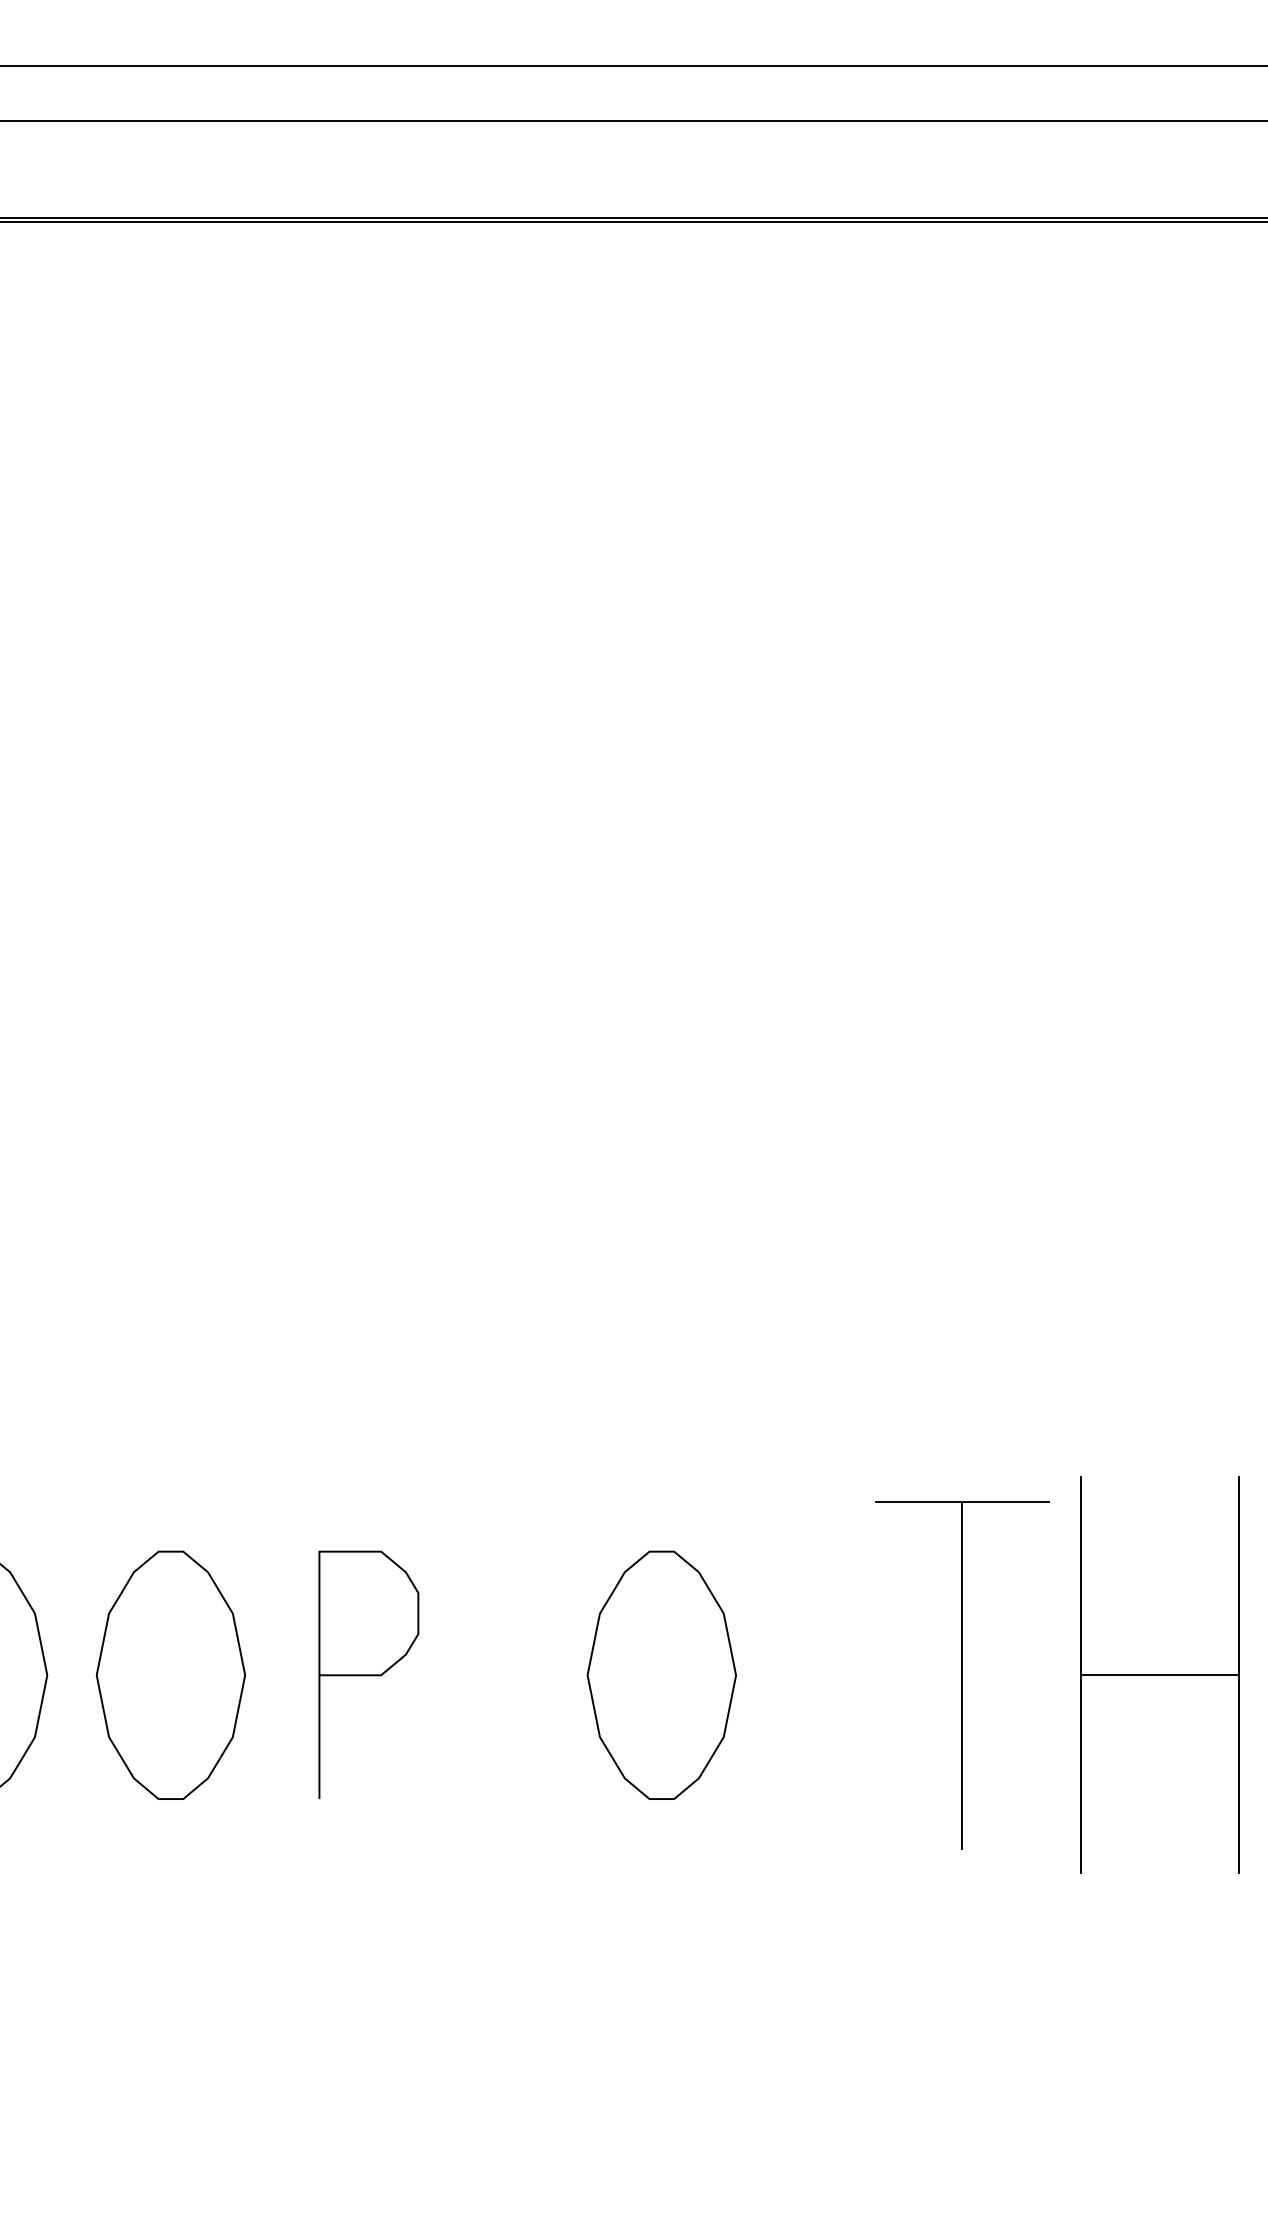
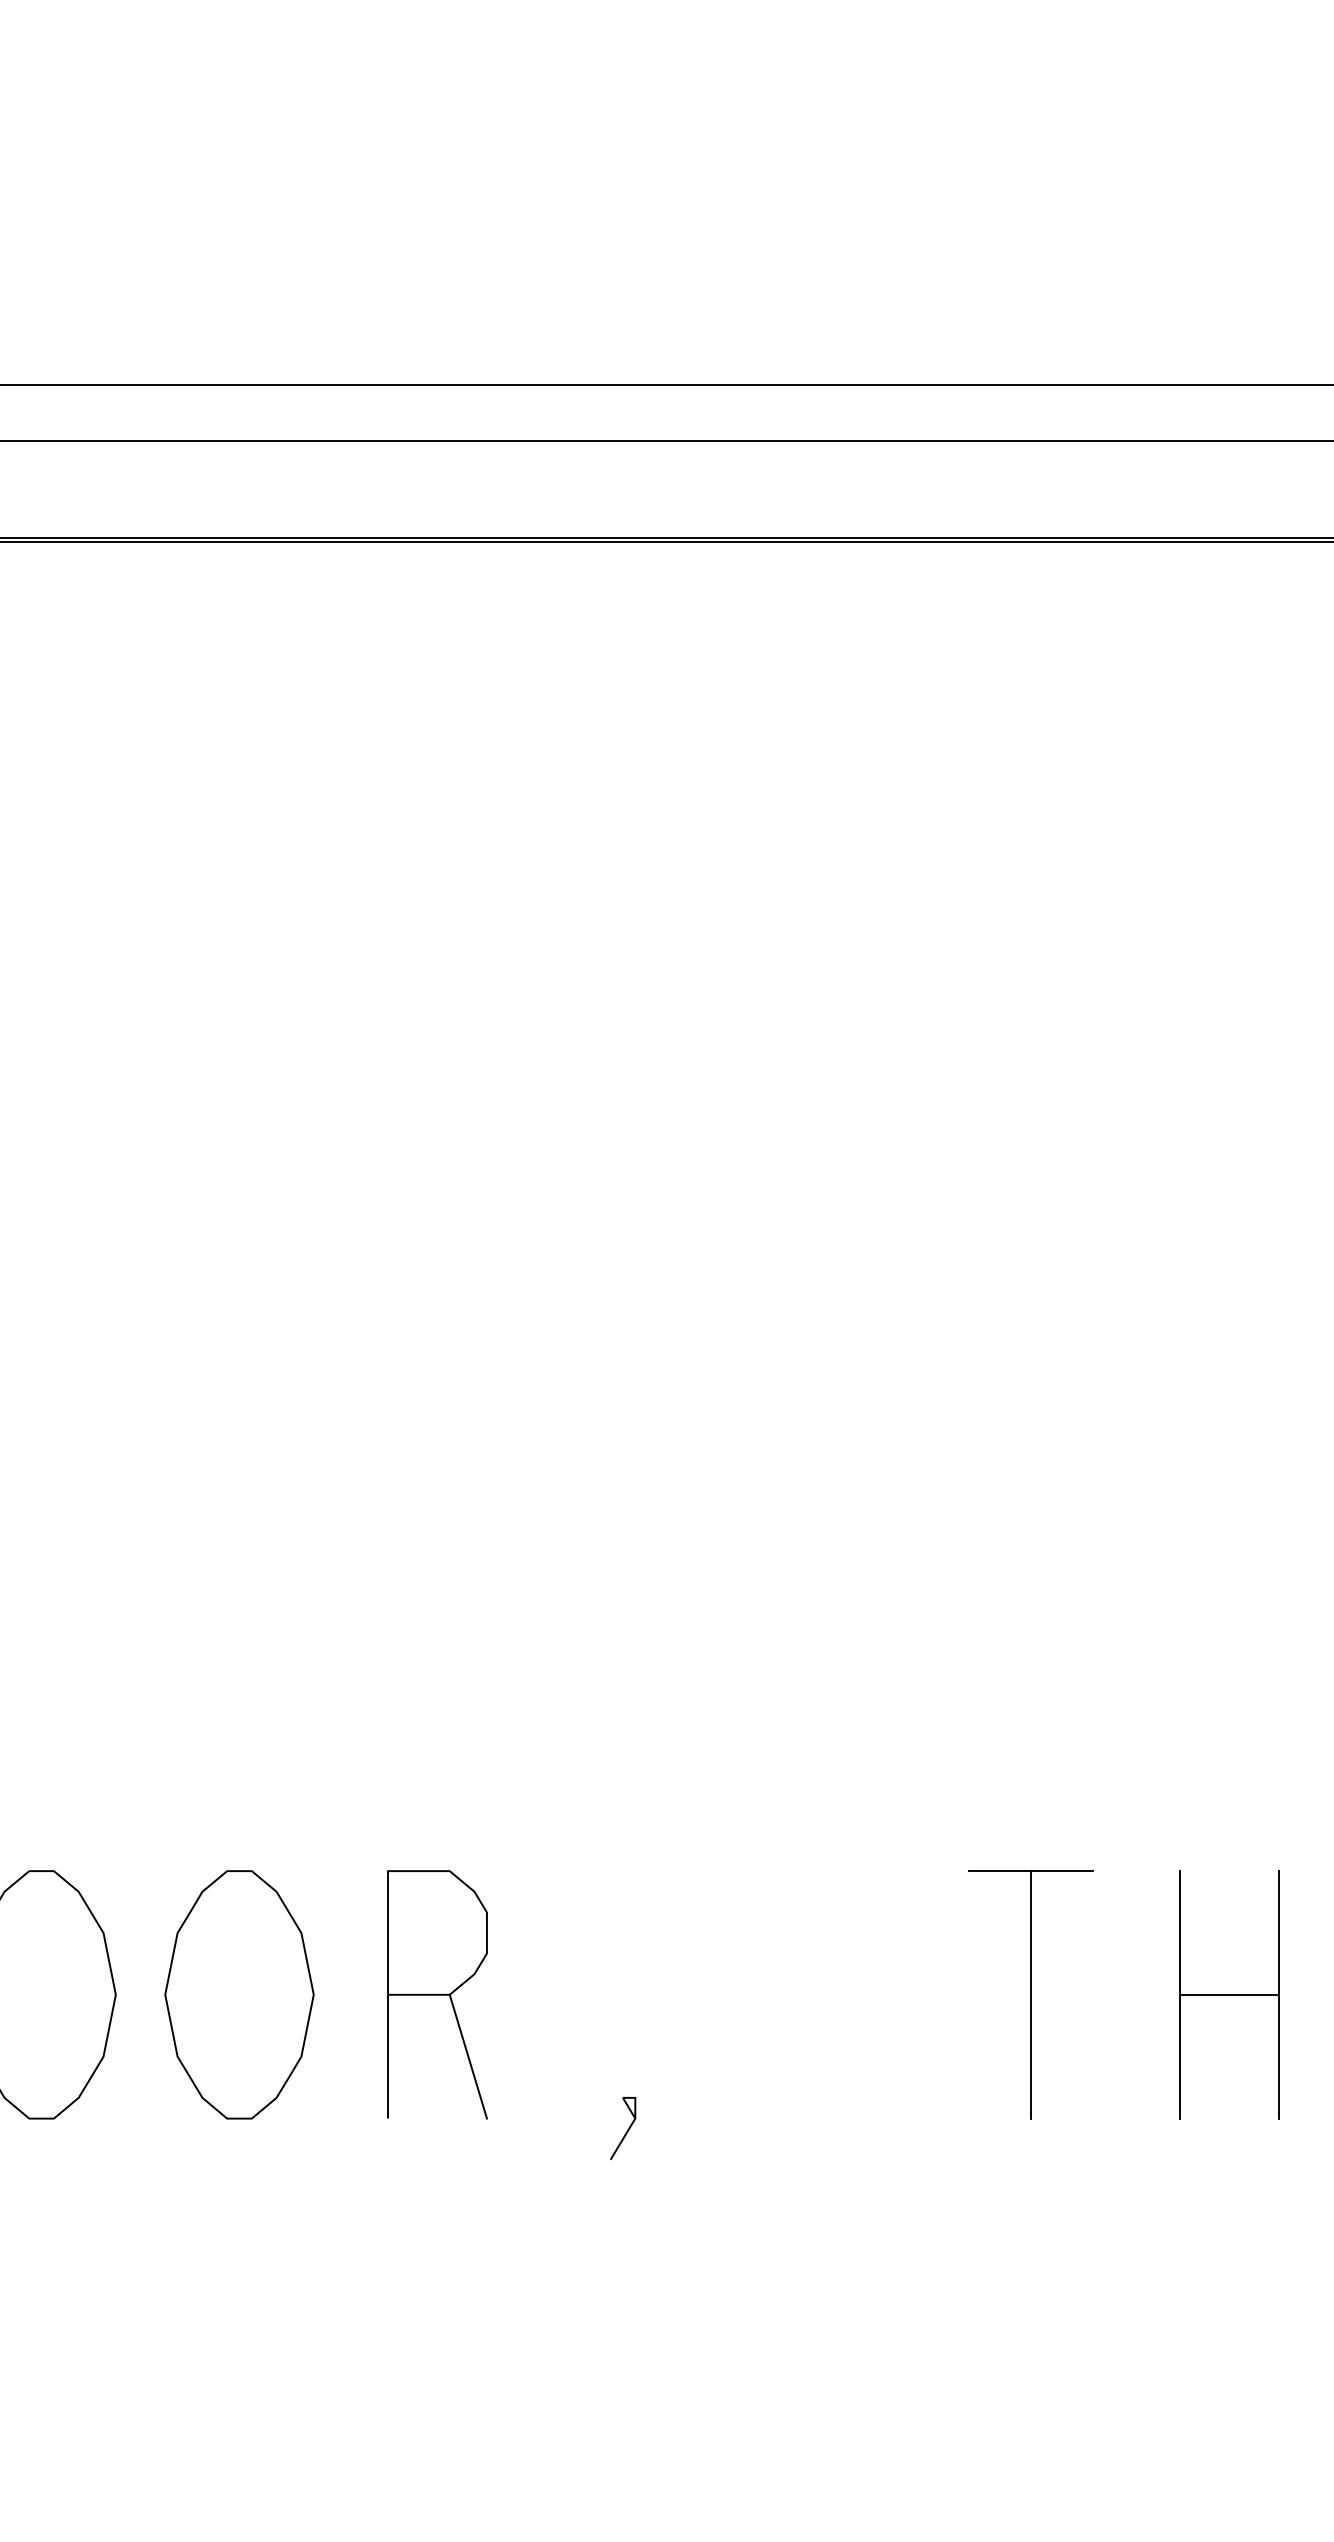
part: (661, 1674) -> (730, 1994), removed
part: (961, 1674) -> (1030, 1994), size x0.71
part: (1160, 1674) -> (1229, 1994), size x0.62
line: (398, 1736) -> (467, 2056), added
line: (558, 1809) -> (627, 2129), added

